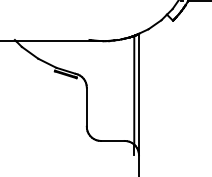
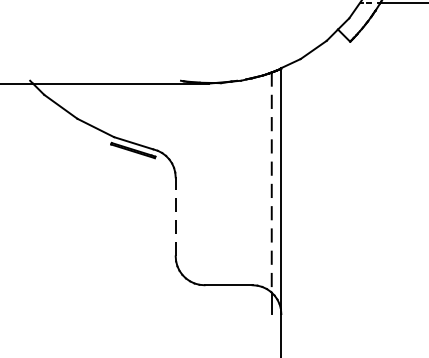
line: (134, 90) -> (272, 183), solid -> dashed
line: (86, 107) -> (175, 217), solid -> dashed

